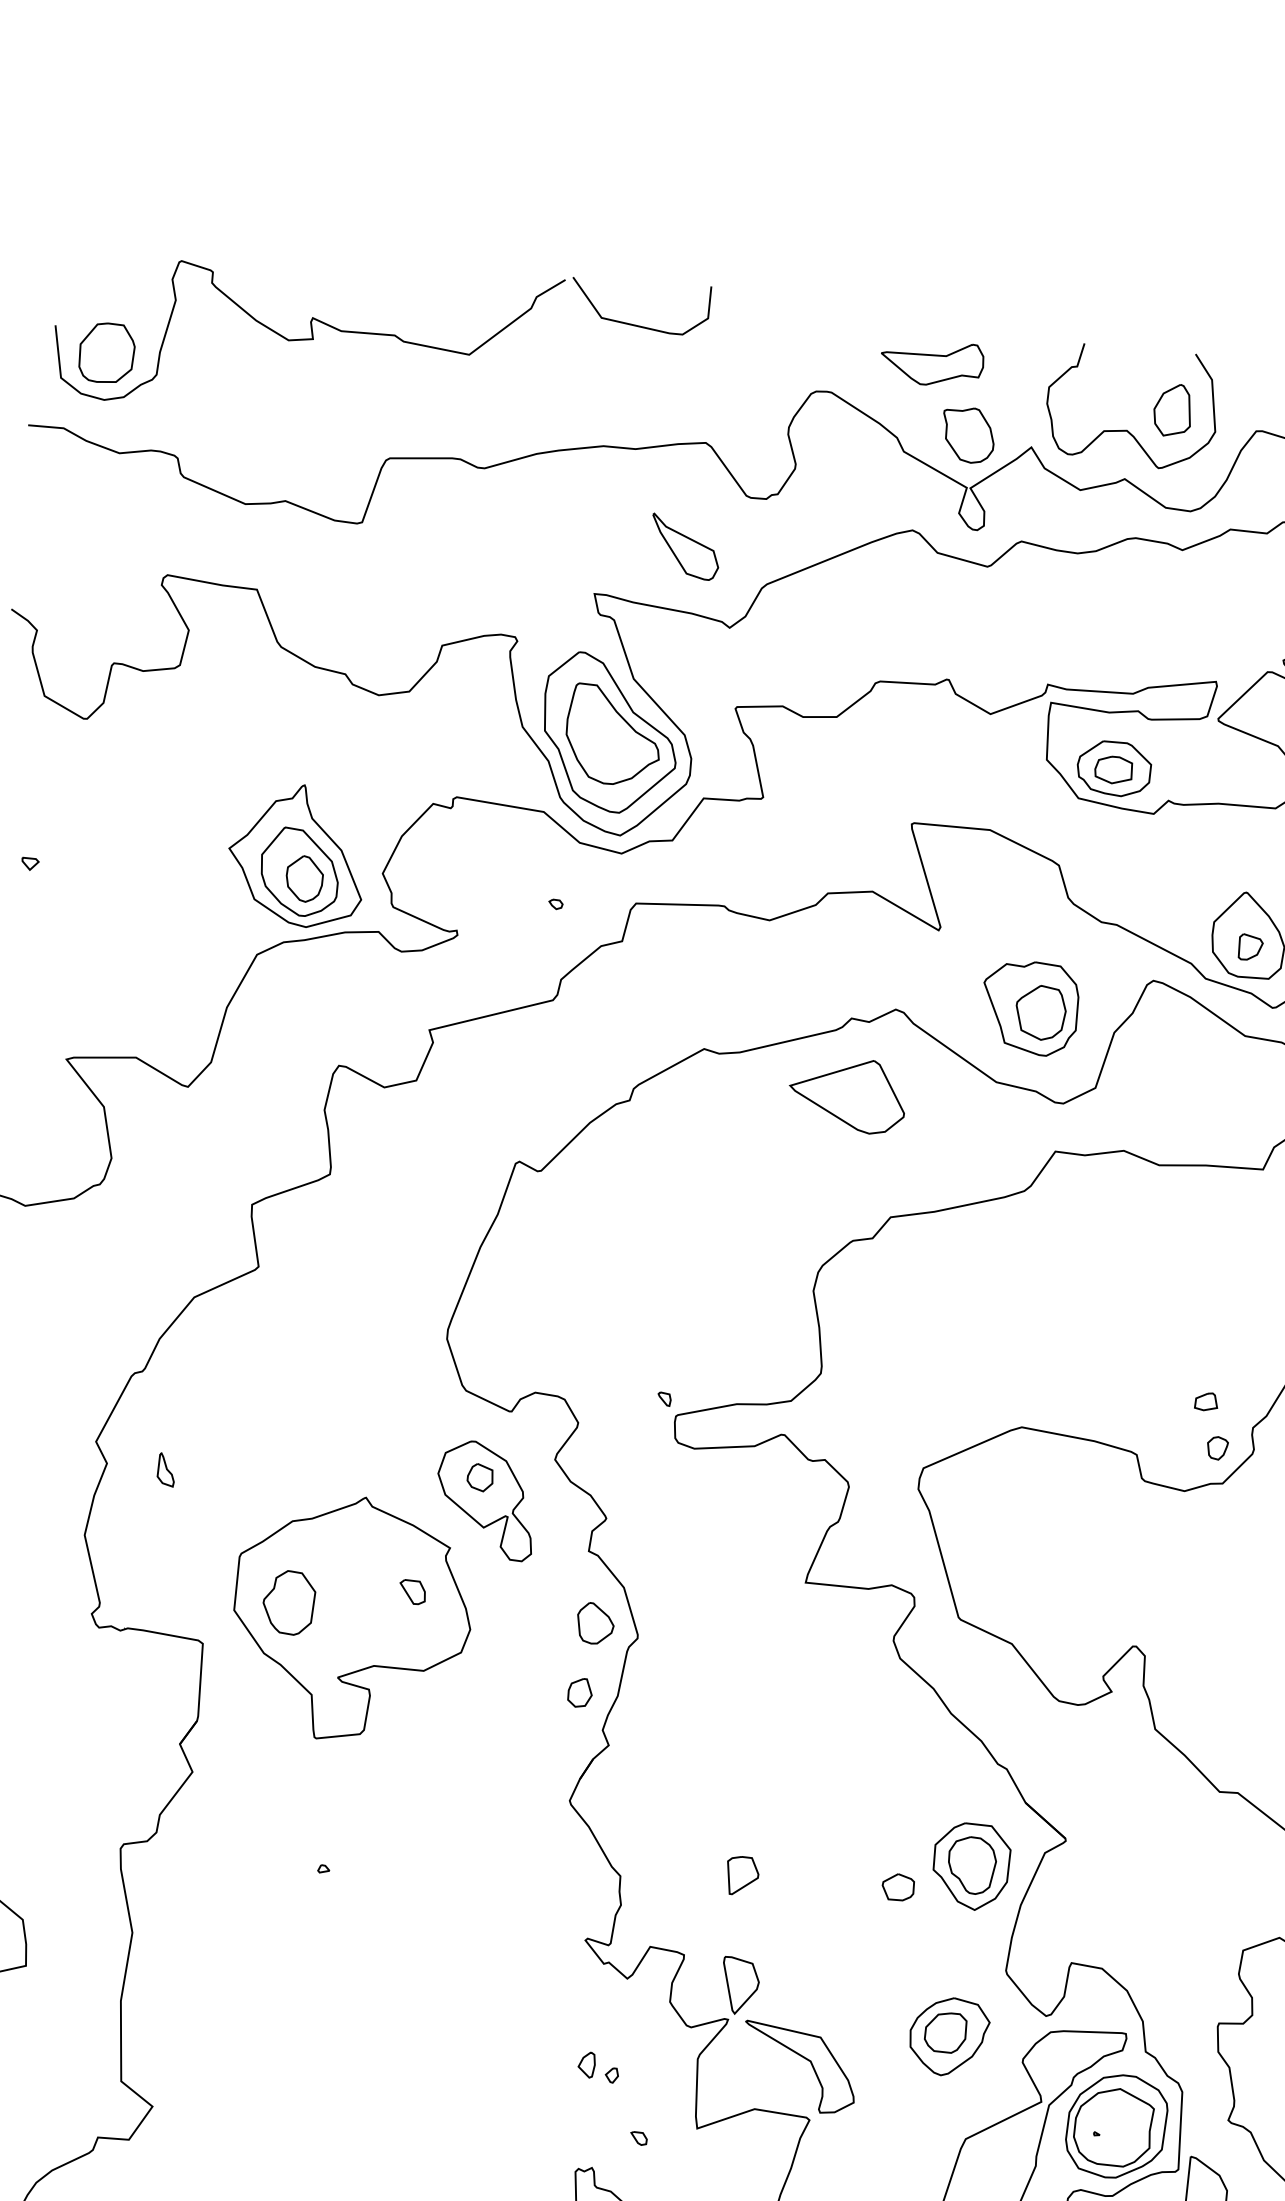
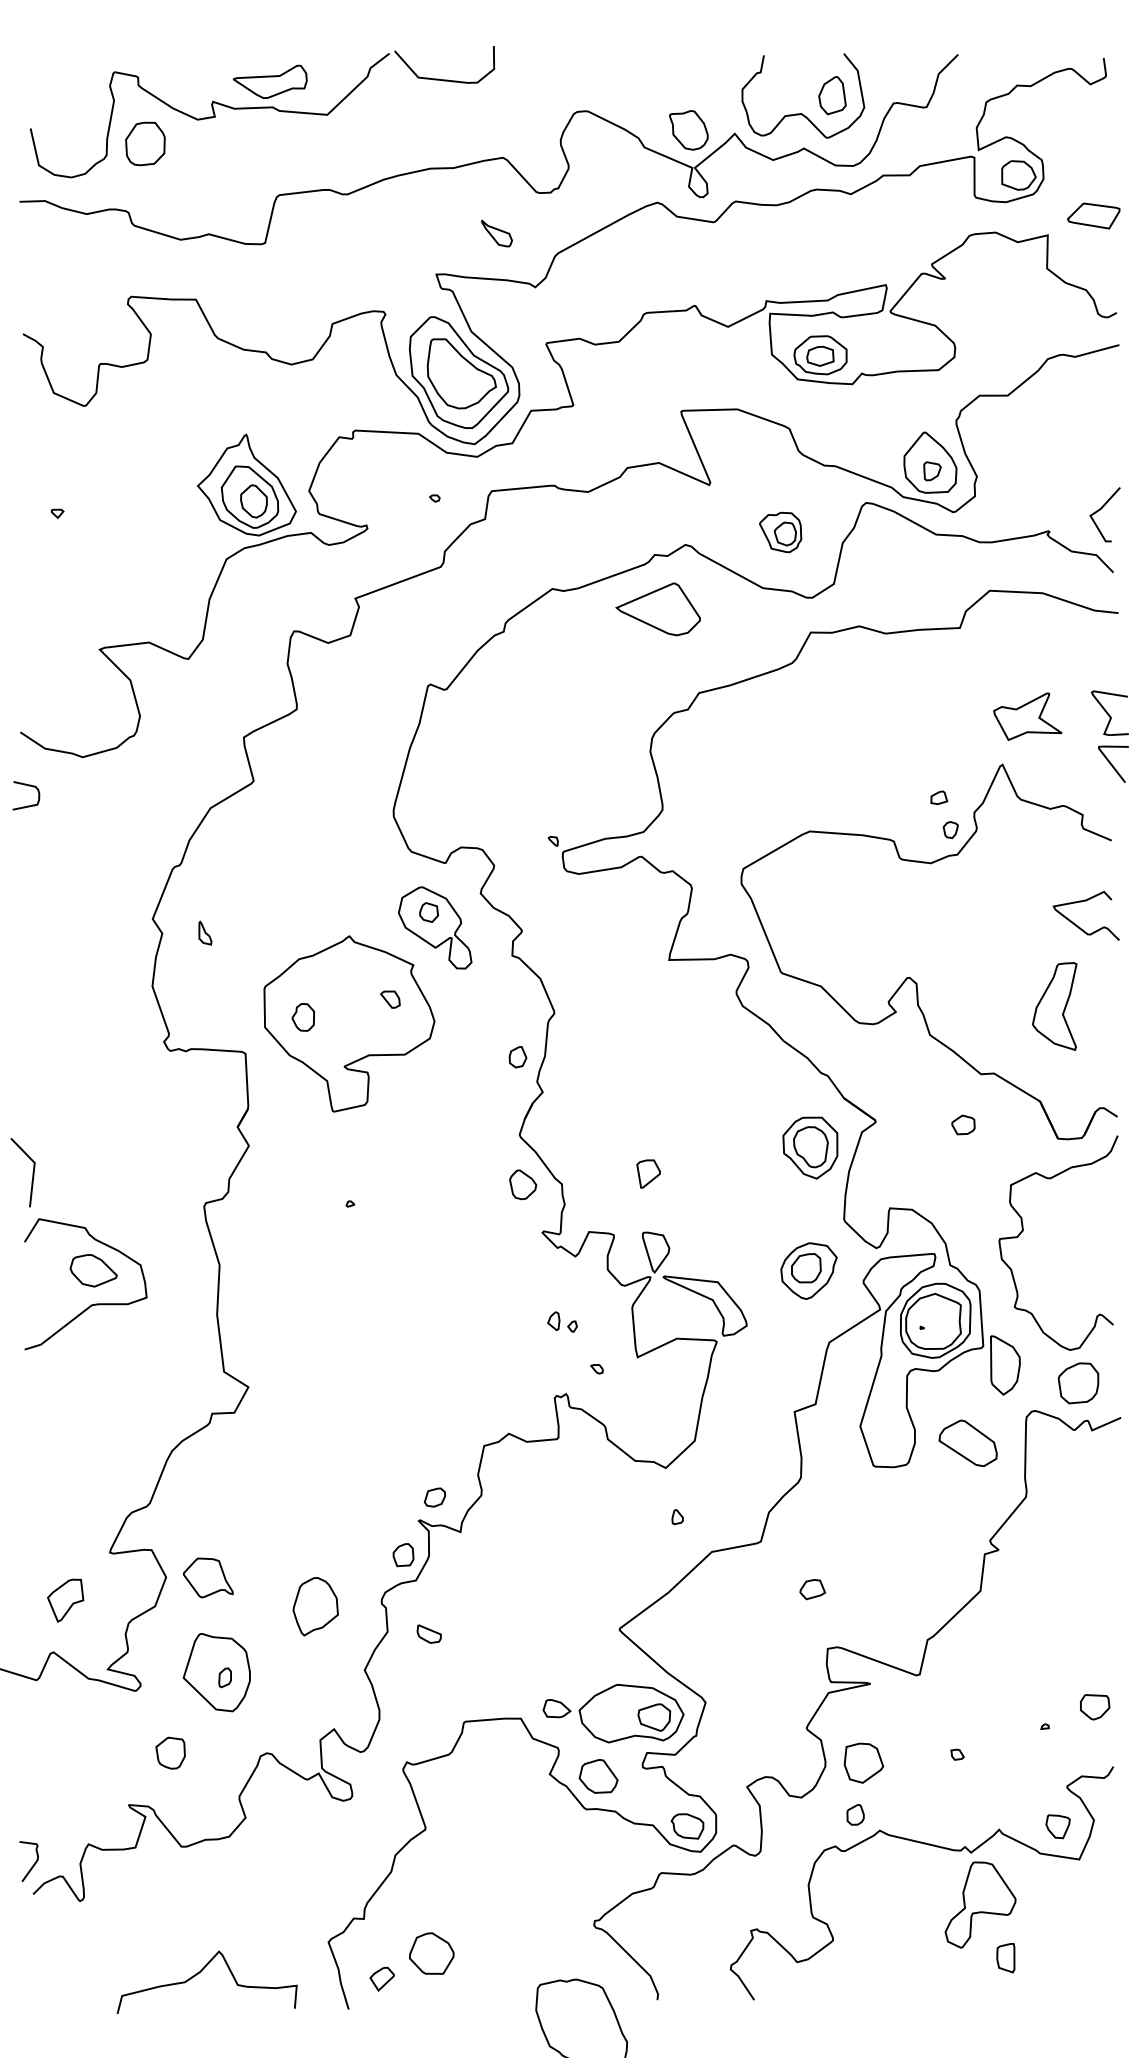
part: (106, 352) -> (145, 143), moved
part: (932, 362) -> (270, 81), moved
part: (684, 546) -> (496, 233), size x0.6
part: (1029, 1007) -> (780, 532), size x0.6
part: (289, 1602) -> (303, 1017), size x0.6
part: (596, 1623) -> (523, 1184), moved
part: (898, 1886) -> (963, 1124), moved

